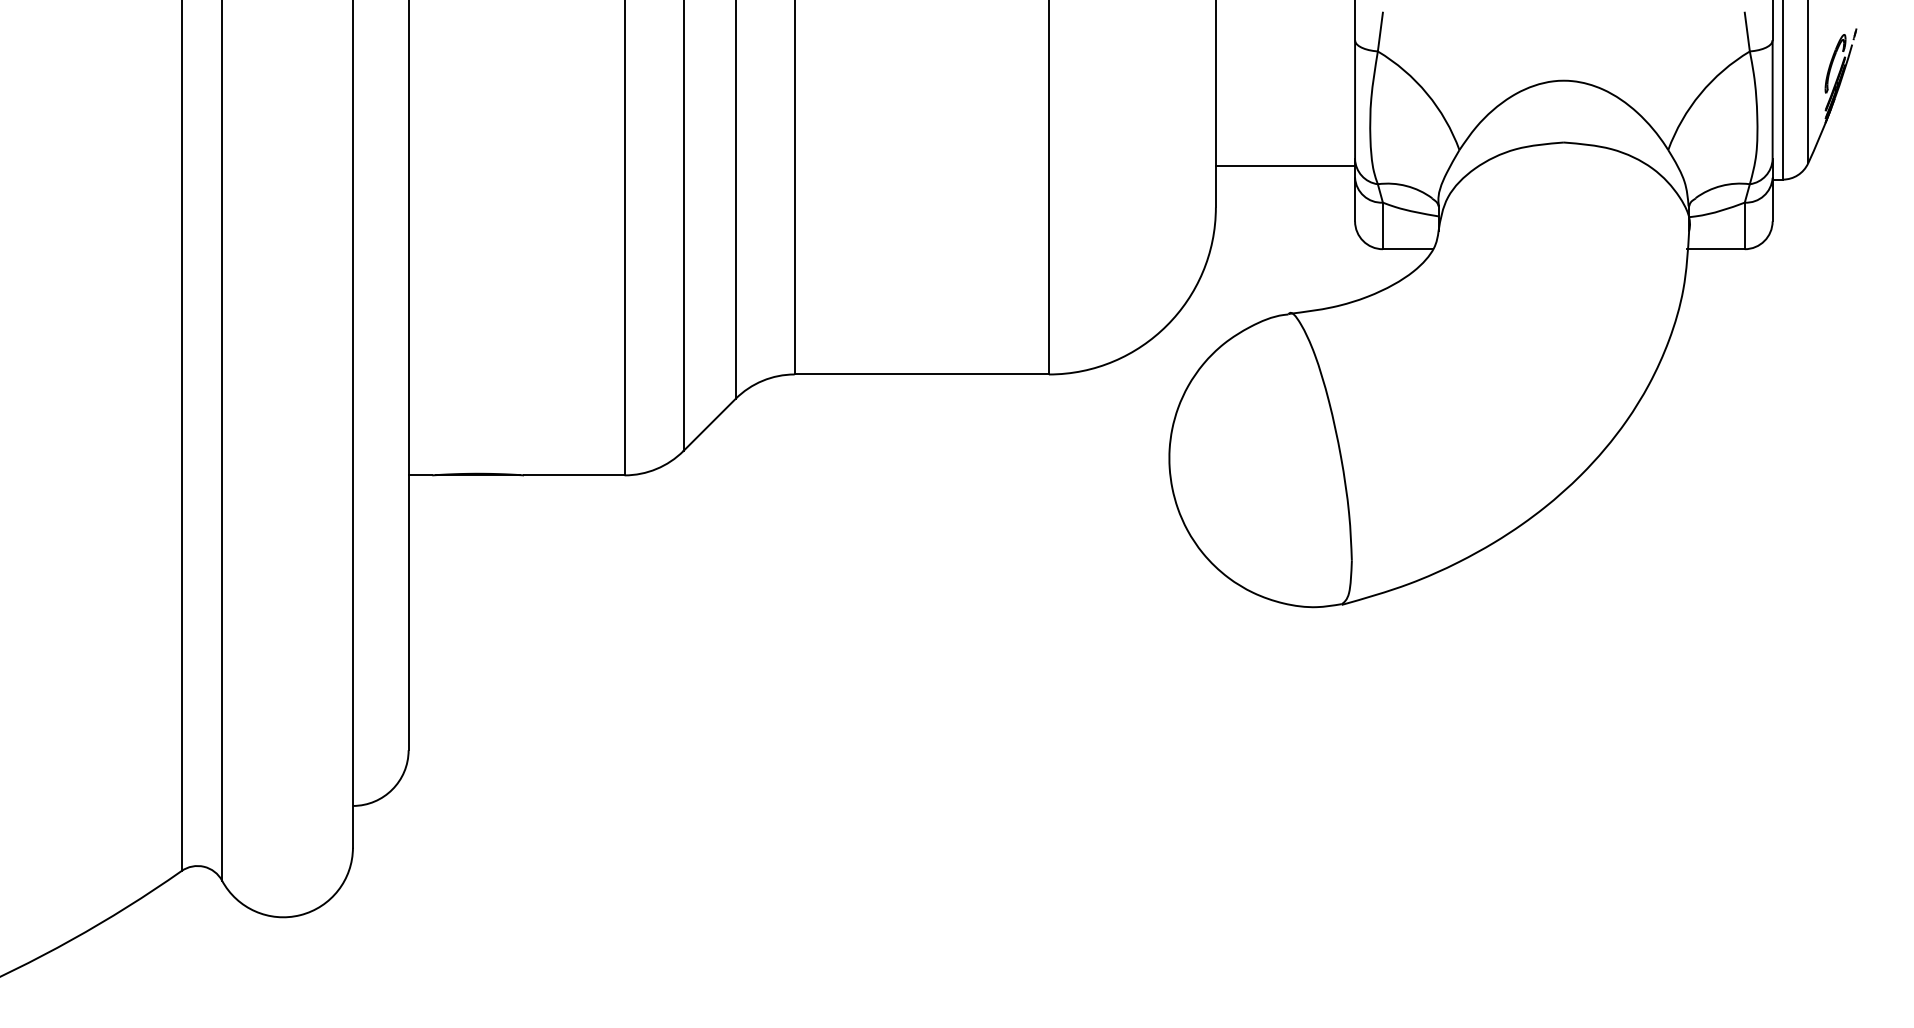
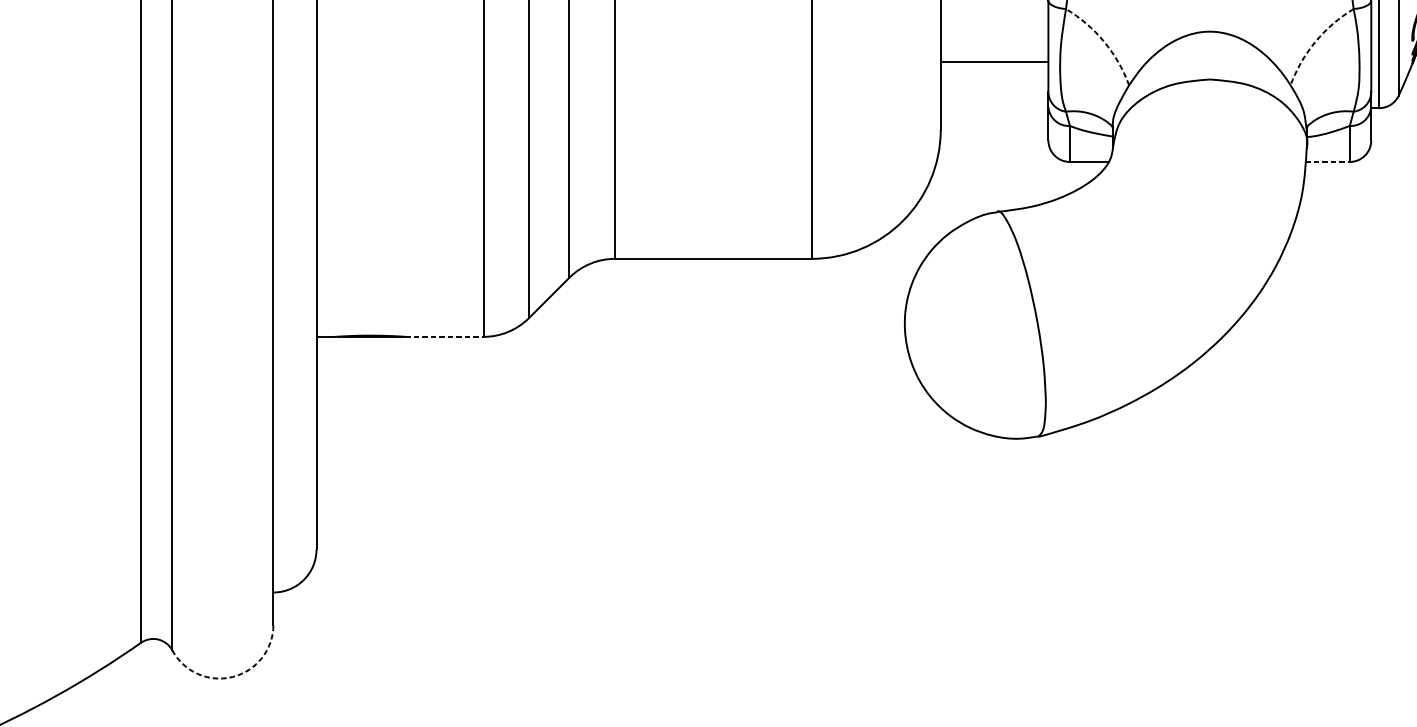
arc: (1427, 93) -> (1104, 41), solid -> dashed
arc: (1700, 93) -> (1315, 41), solid -> dashed
line: (1285, 165) -> (994, 61), moved
line: (1716, 249) -> (1327, 162), solid -> dashed
line: (574, 475) -> (444, 336), solid -> dashed
arc: (300, 915) -> (232, 677), solid -> dashed

